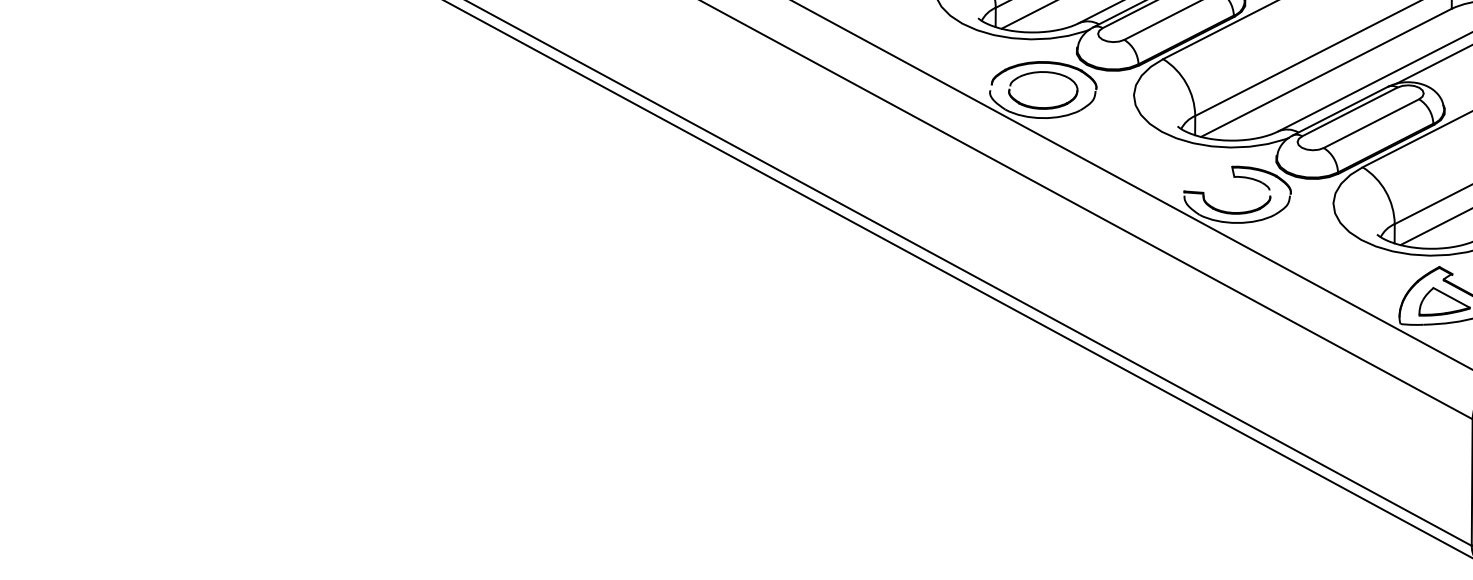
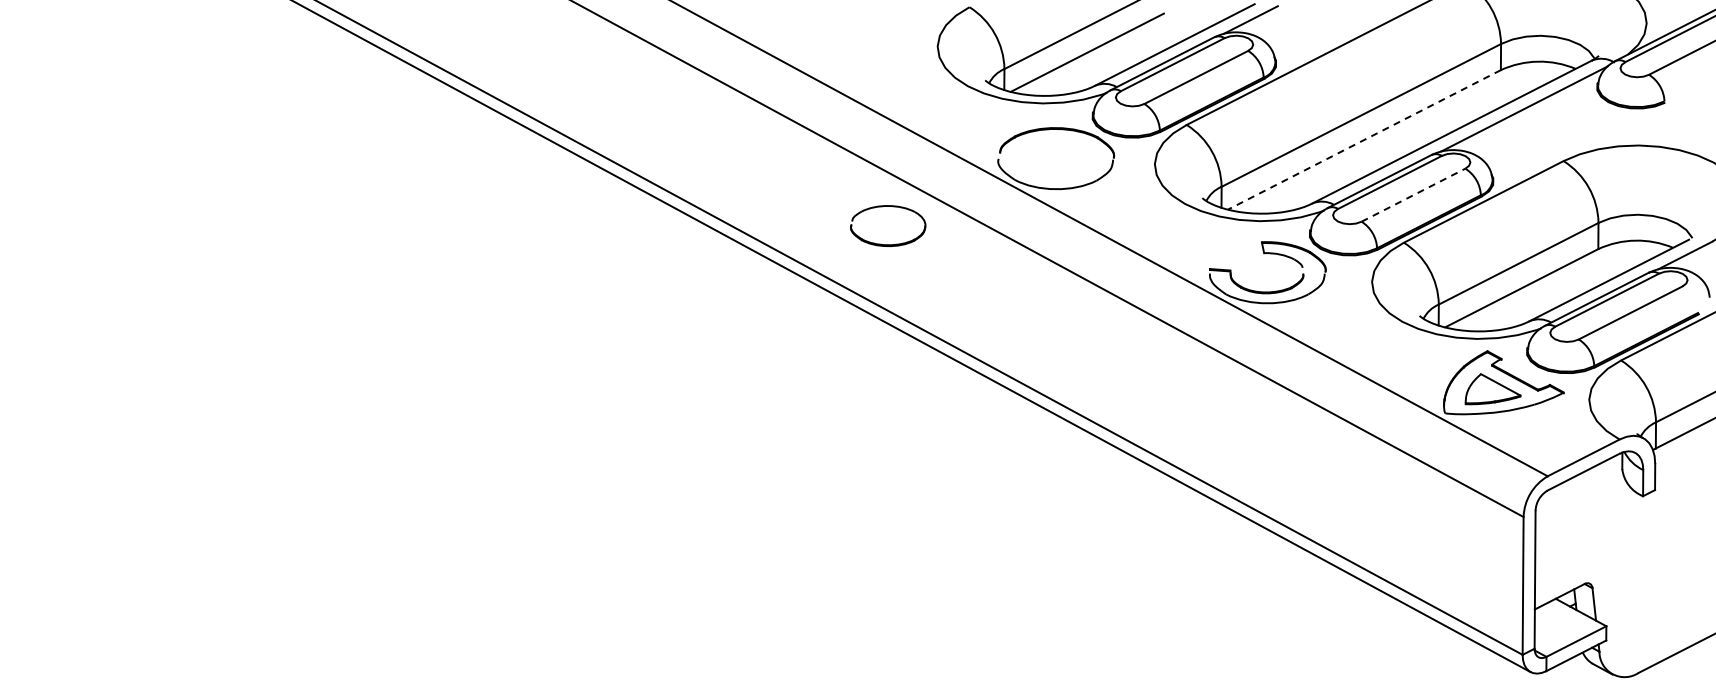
line: (1326, 73) -> (1364, 140), solid -> dashed
part: (1043, 107) -> (888, 244), moved
line: (1371, 123) -> (1413, 194), solid -> dashed

